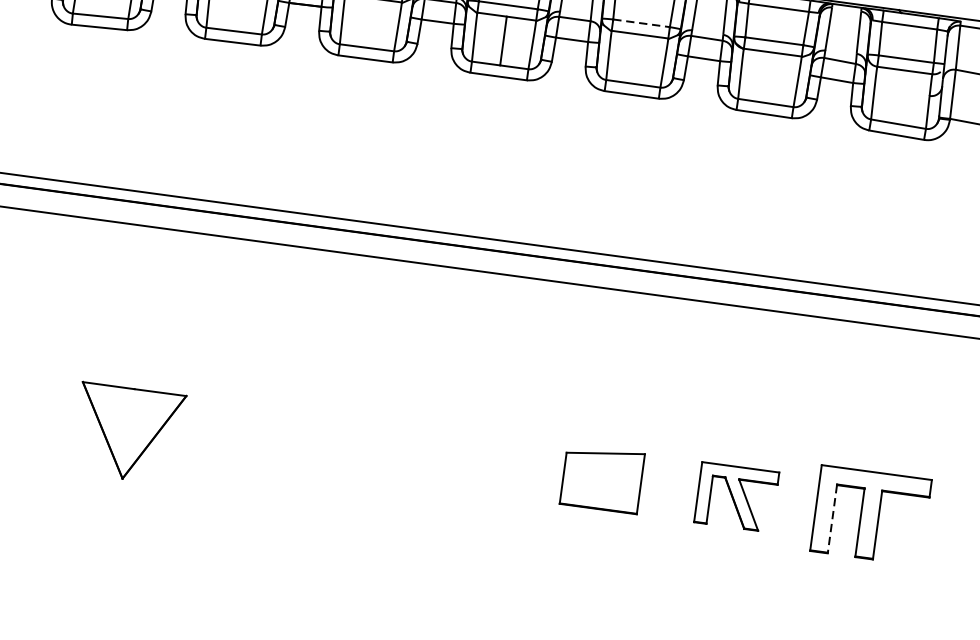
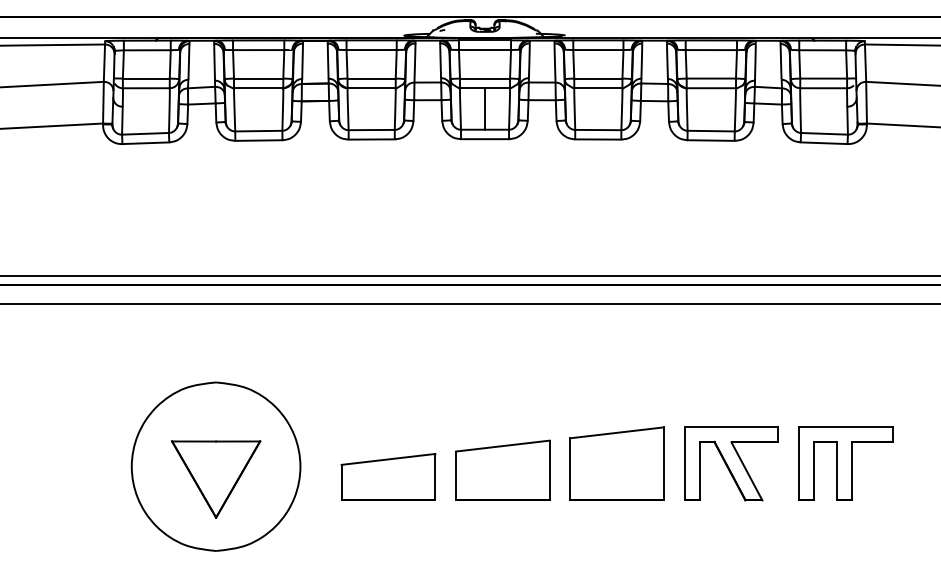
line: (641, 23) -> (598, 78), dashed -> solid
part: (129, 418) -> (215, 466), added
part: (331, 457) -> (388, 476), added
part: (466, 467) -> (502, 469), added
part: (601, 478) -> (616, 463), size x1.43
part: (736, 496) -> (731, 463), size x1.43
line: (831, 519) -> (813, 471), dashed -> solid

